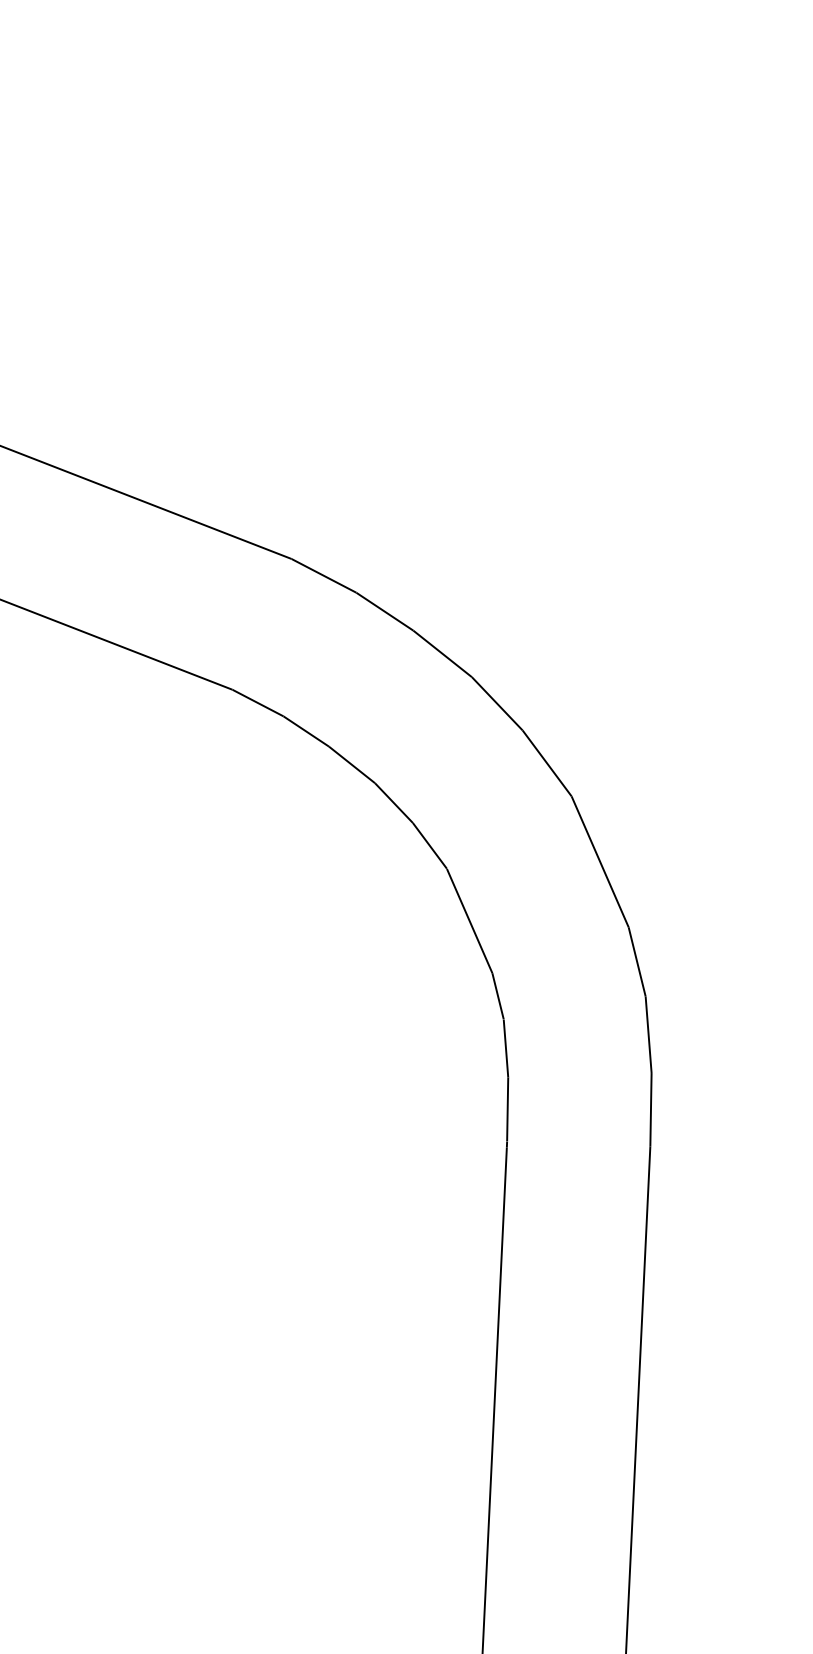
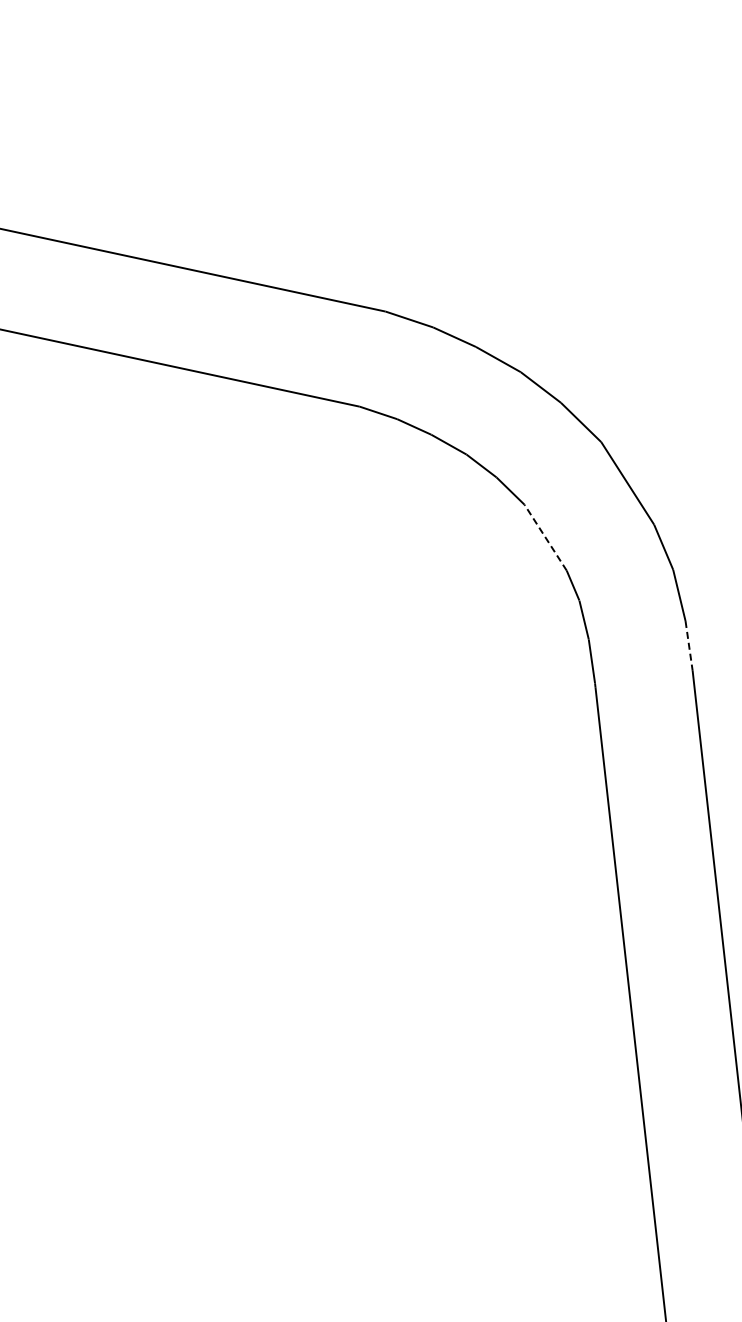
line: (469, 920) -> (545, 537), solid -> dashed
line: (651, 1110) -> (689, 646), solid -> dashed

